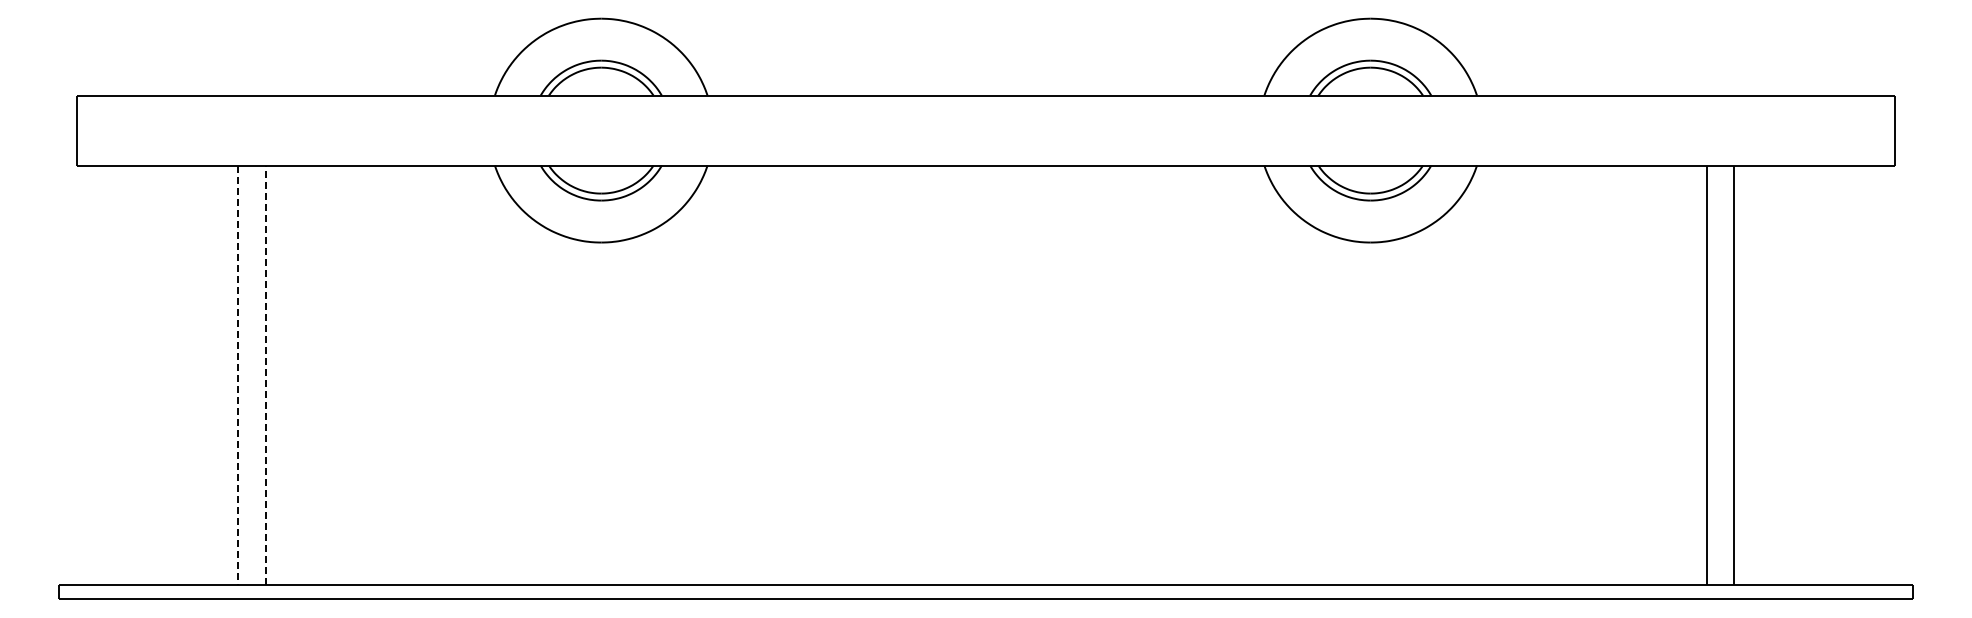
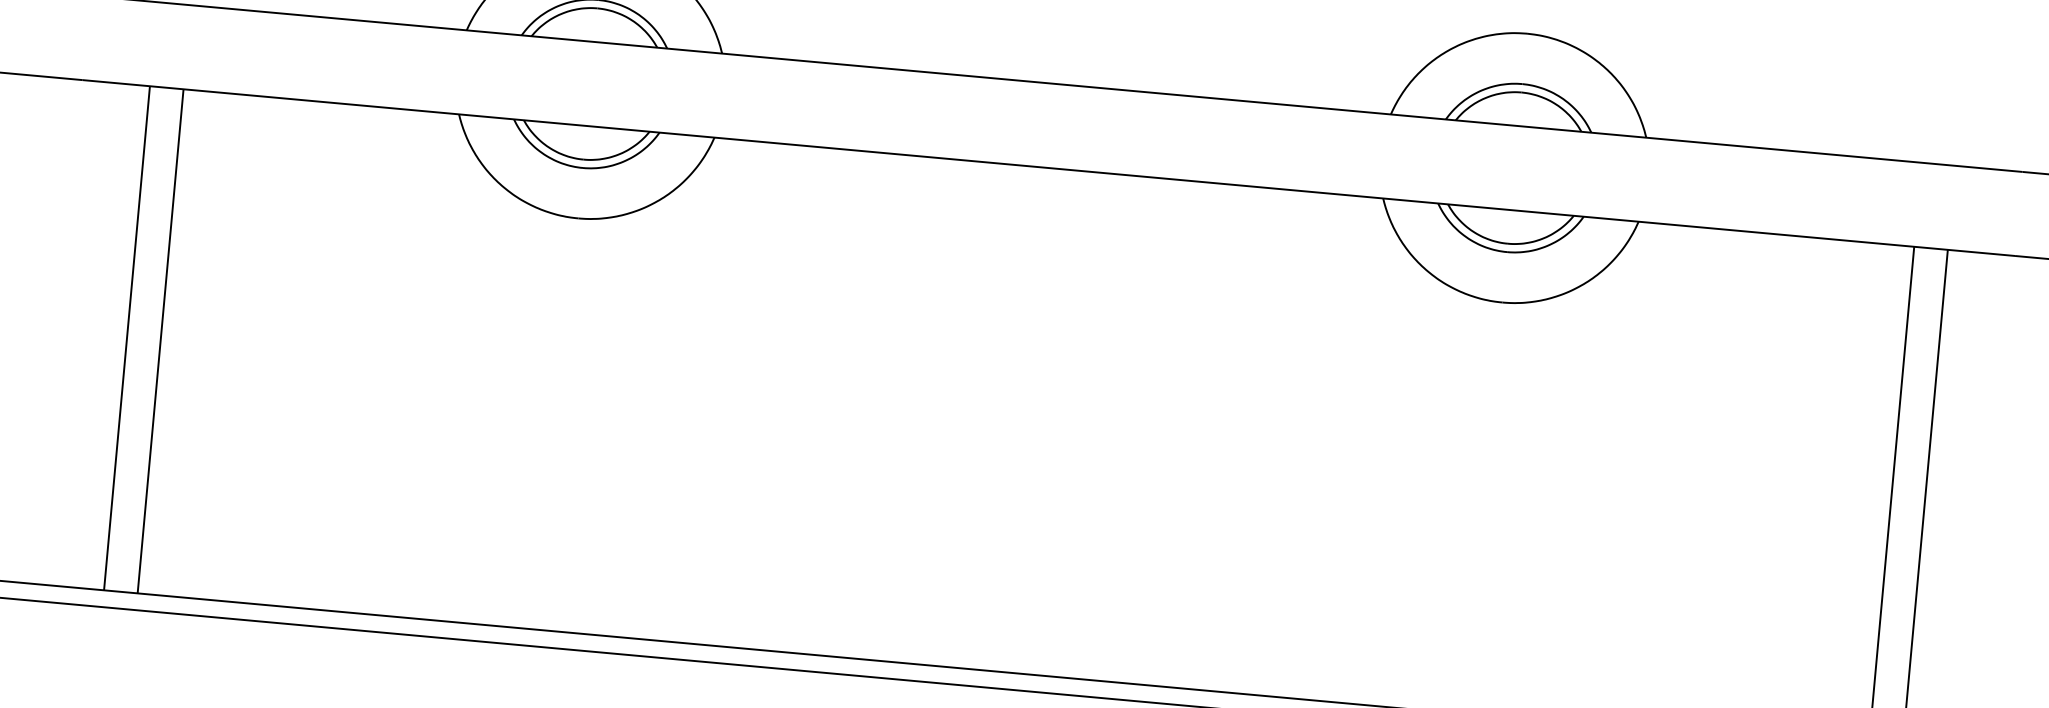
line: (237, 375) -> (126, 338), dashed -> solid
line: (265, 375) -> (160, 341), dashed -> solid

